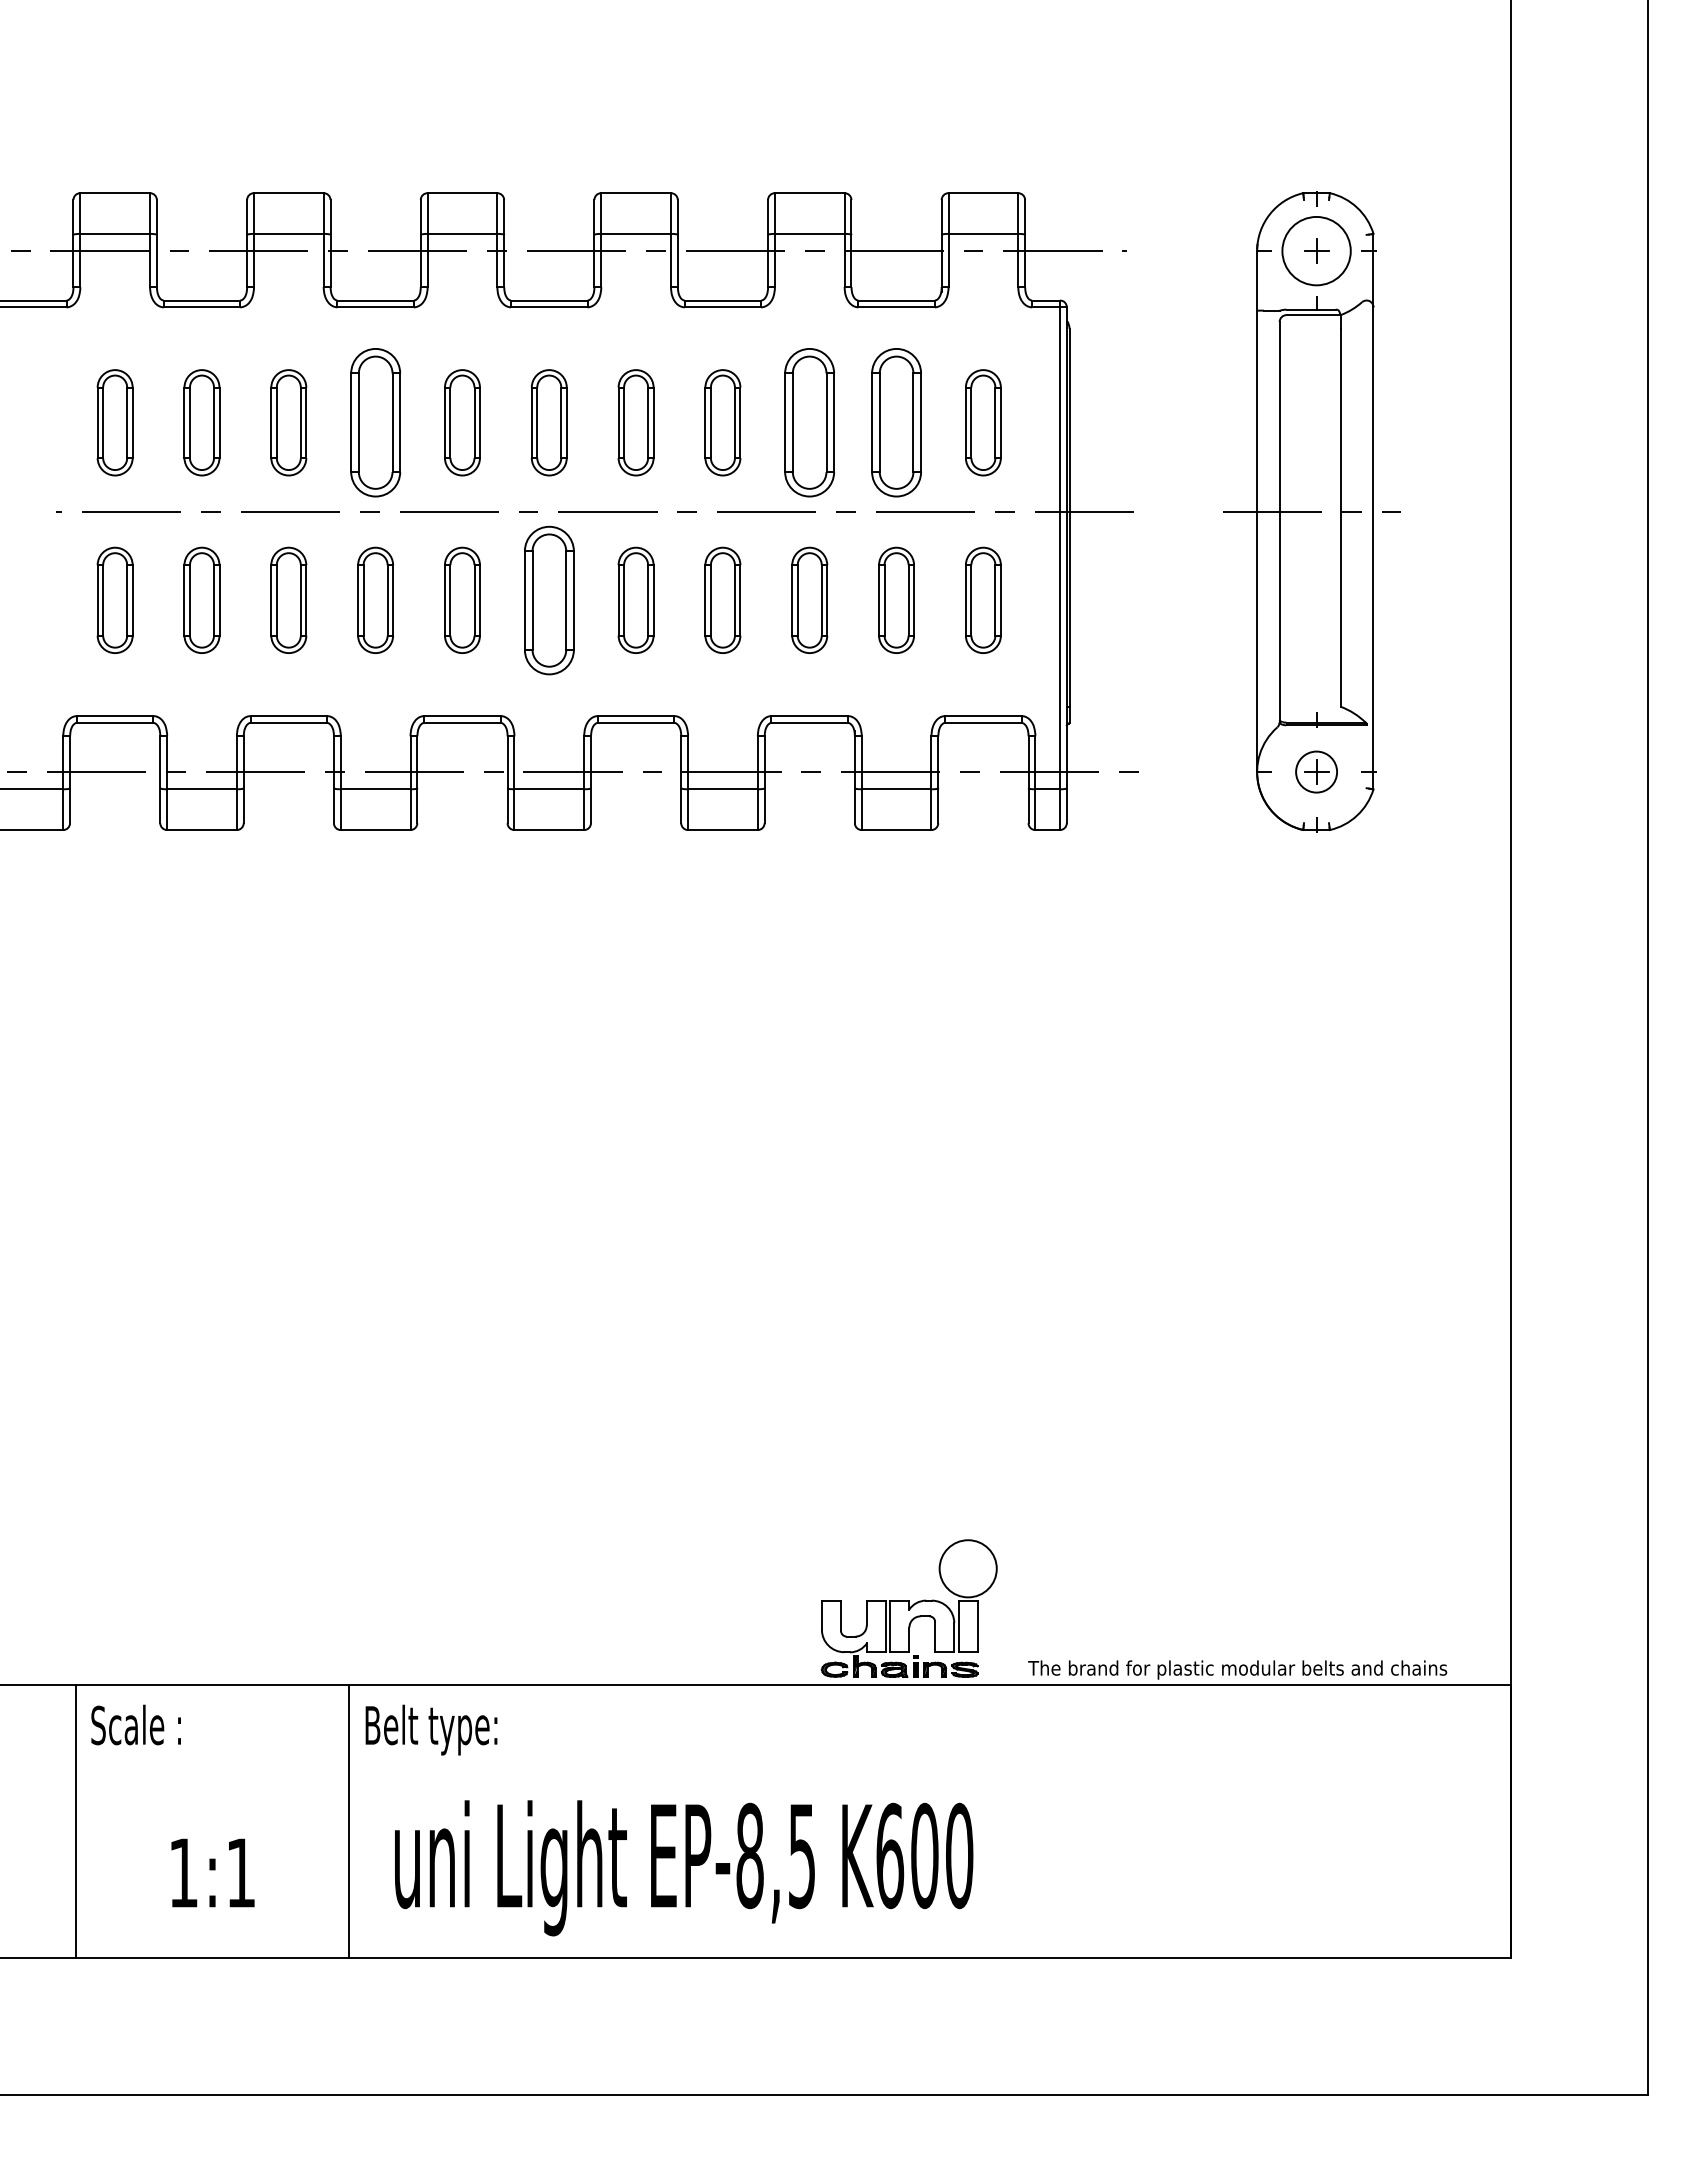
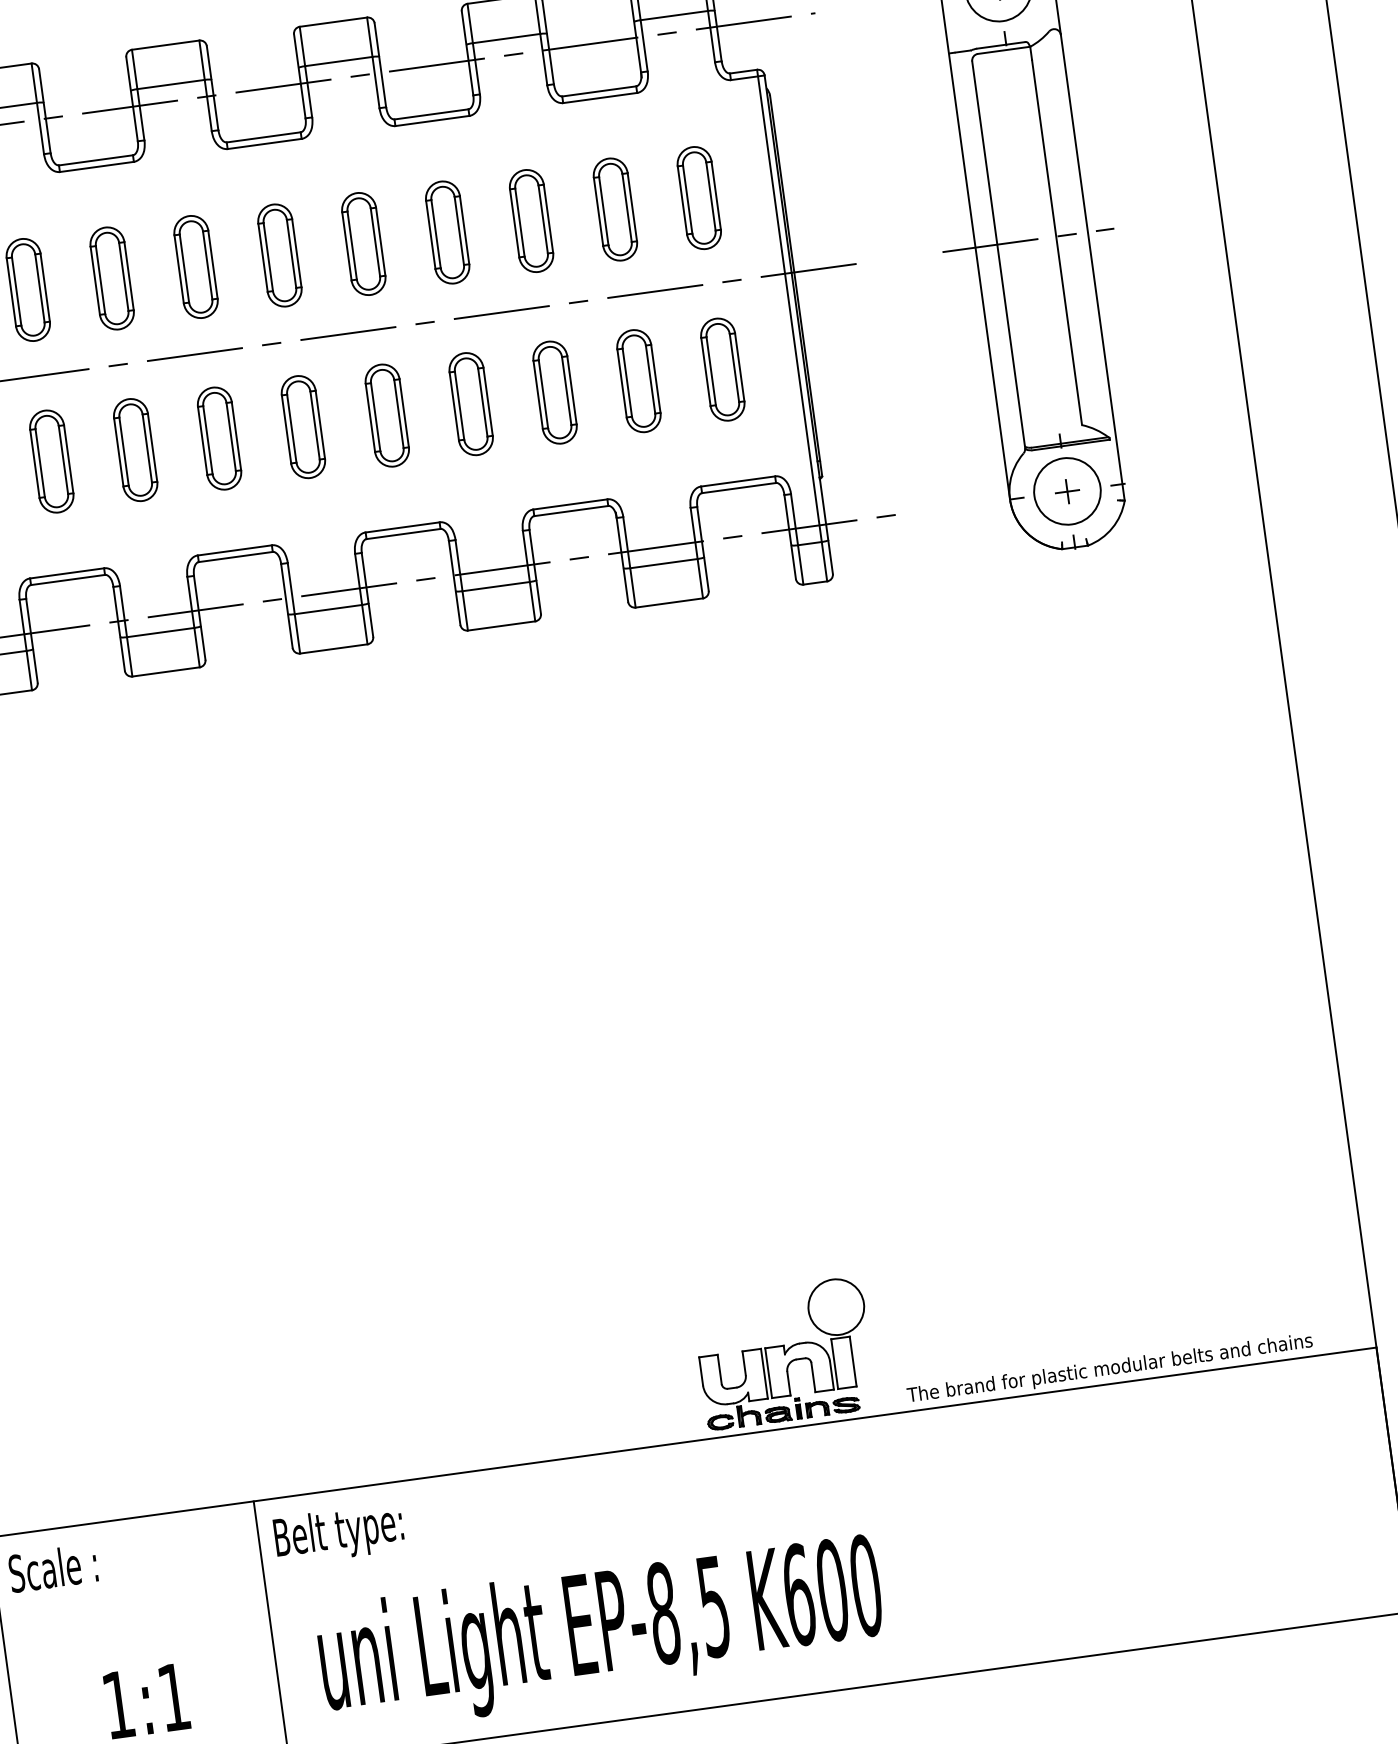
part: (375, 422) -> (112, 278), size x0.71
part: (809, 422) -> (531, 220), size x0.71
part: (896, 422) -> (615, 209), size x0.71
part: (548, 599) -> (302, 426), size x0.71
circle: (1316, 771) -> (1067, 490), size x1.67

